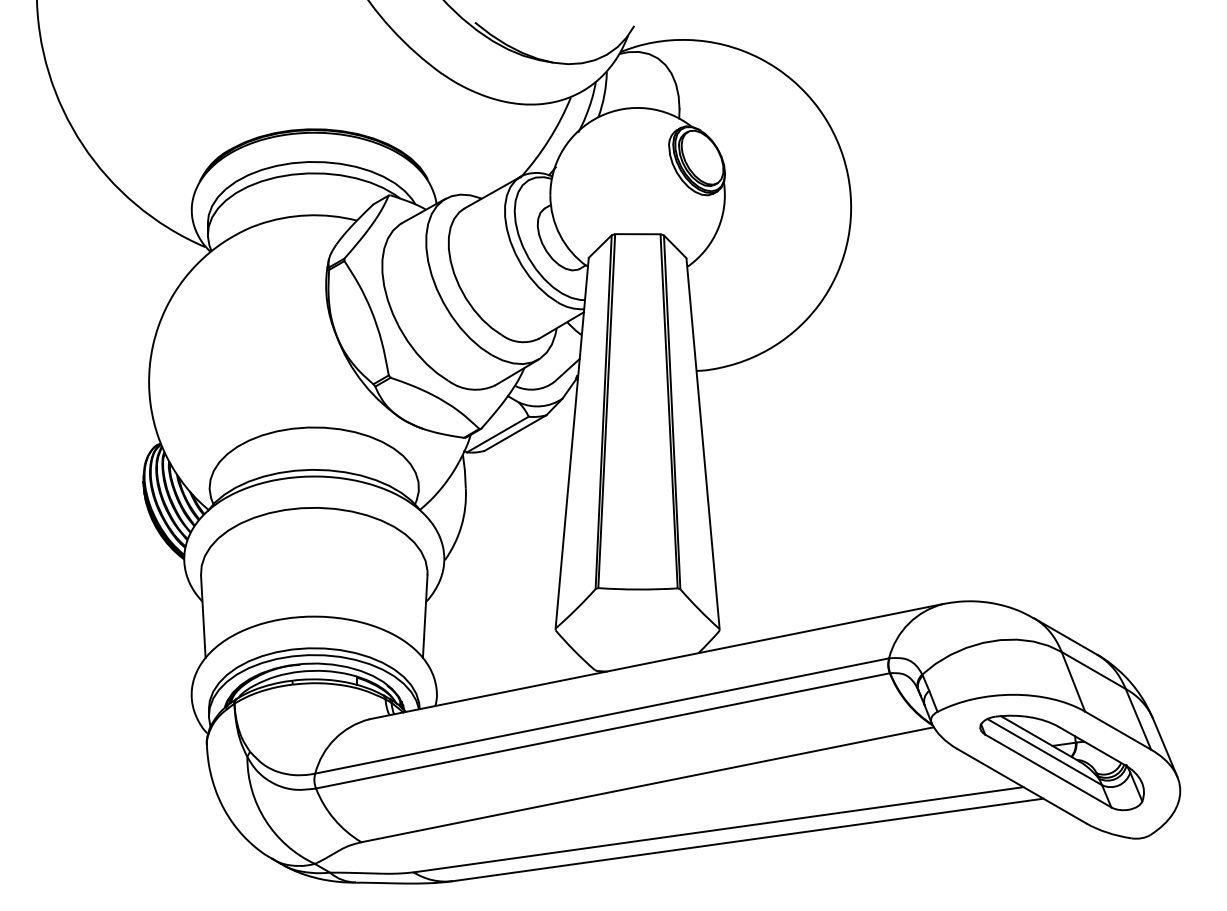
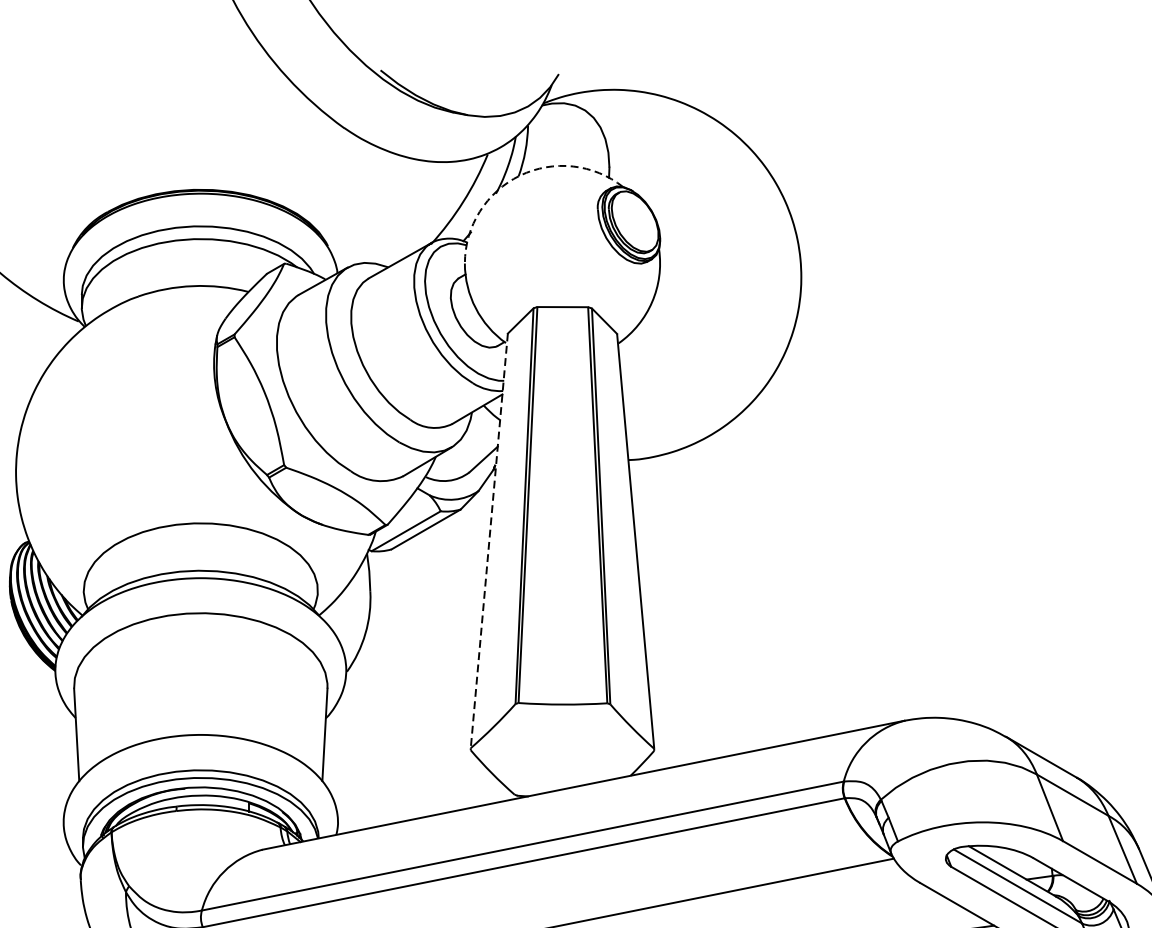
arc: (599, 116) -> (519, 175), solid -> dashed
line: (572, 442) -> (489, 540), solid -> dashed

